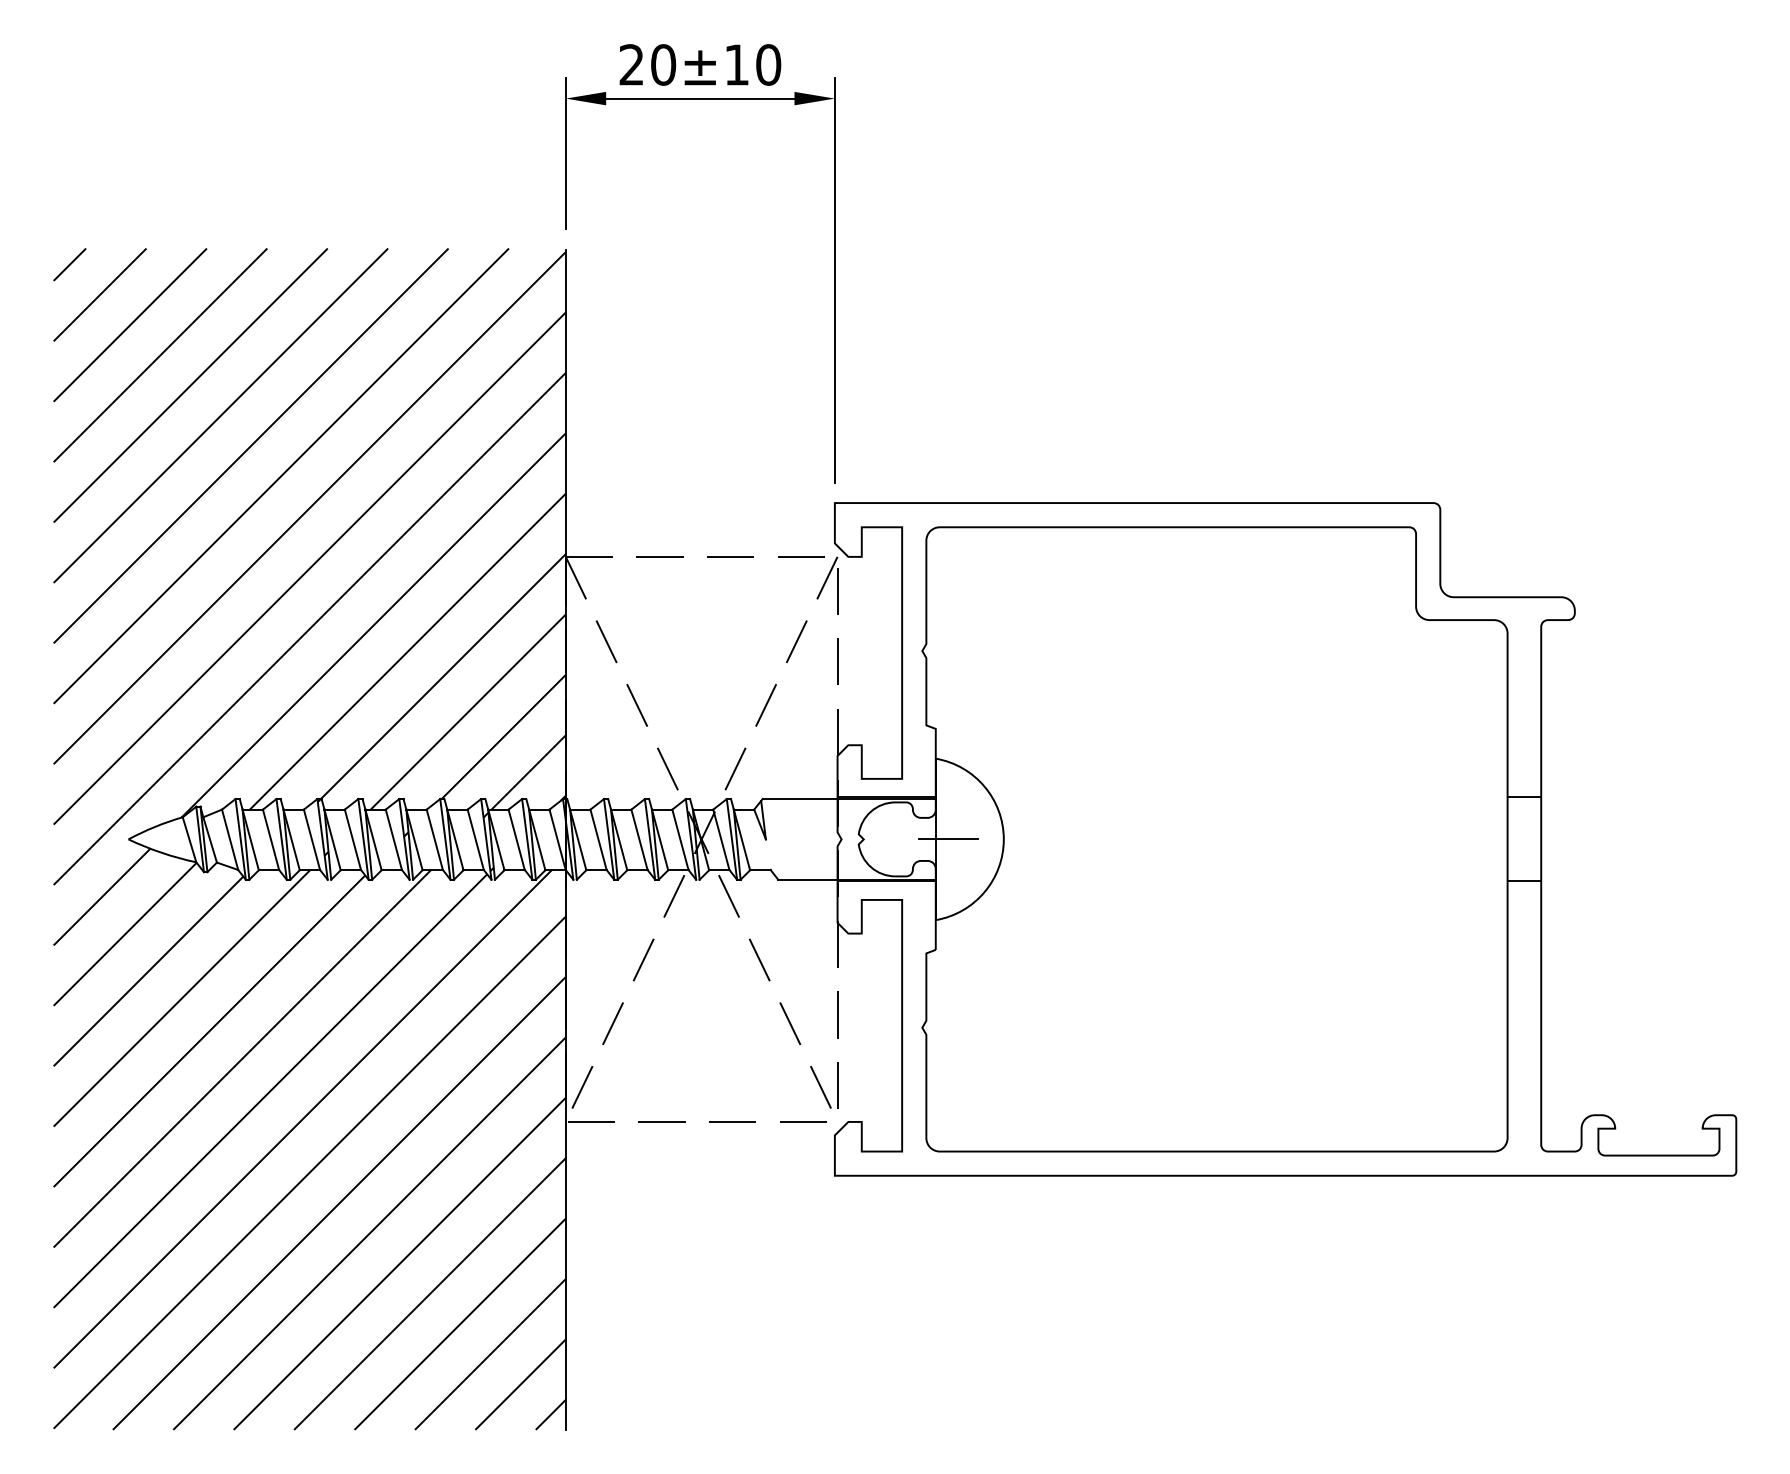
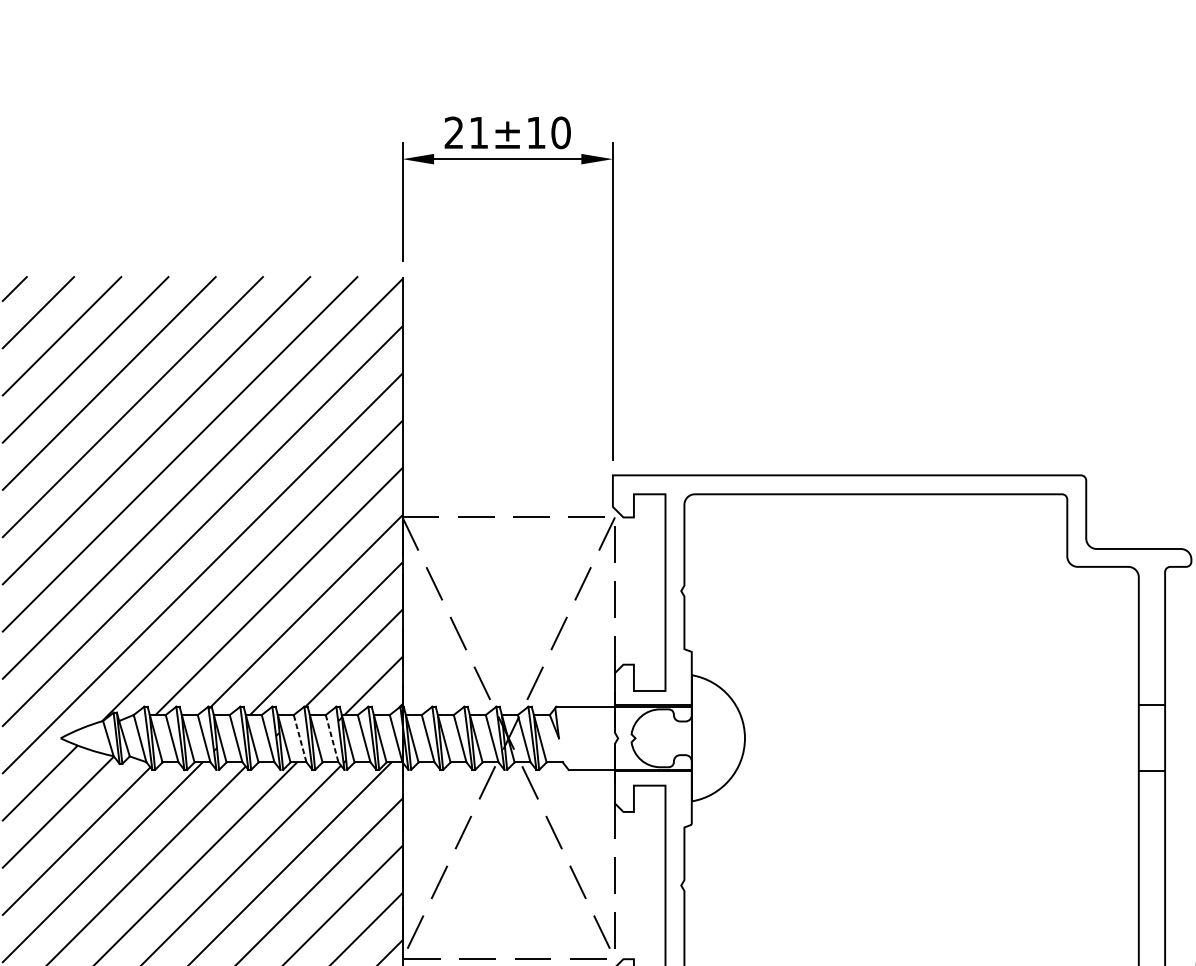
text: (663, 64) -> (478, 132), 20±10 -> 21±10
line: (434, 839) -> (299, 738), solid -> dashed
line: (948, 839) -> (701, 738), removed
line: (475, 840) -> (331, 739), solid -> dashed

